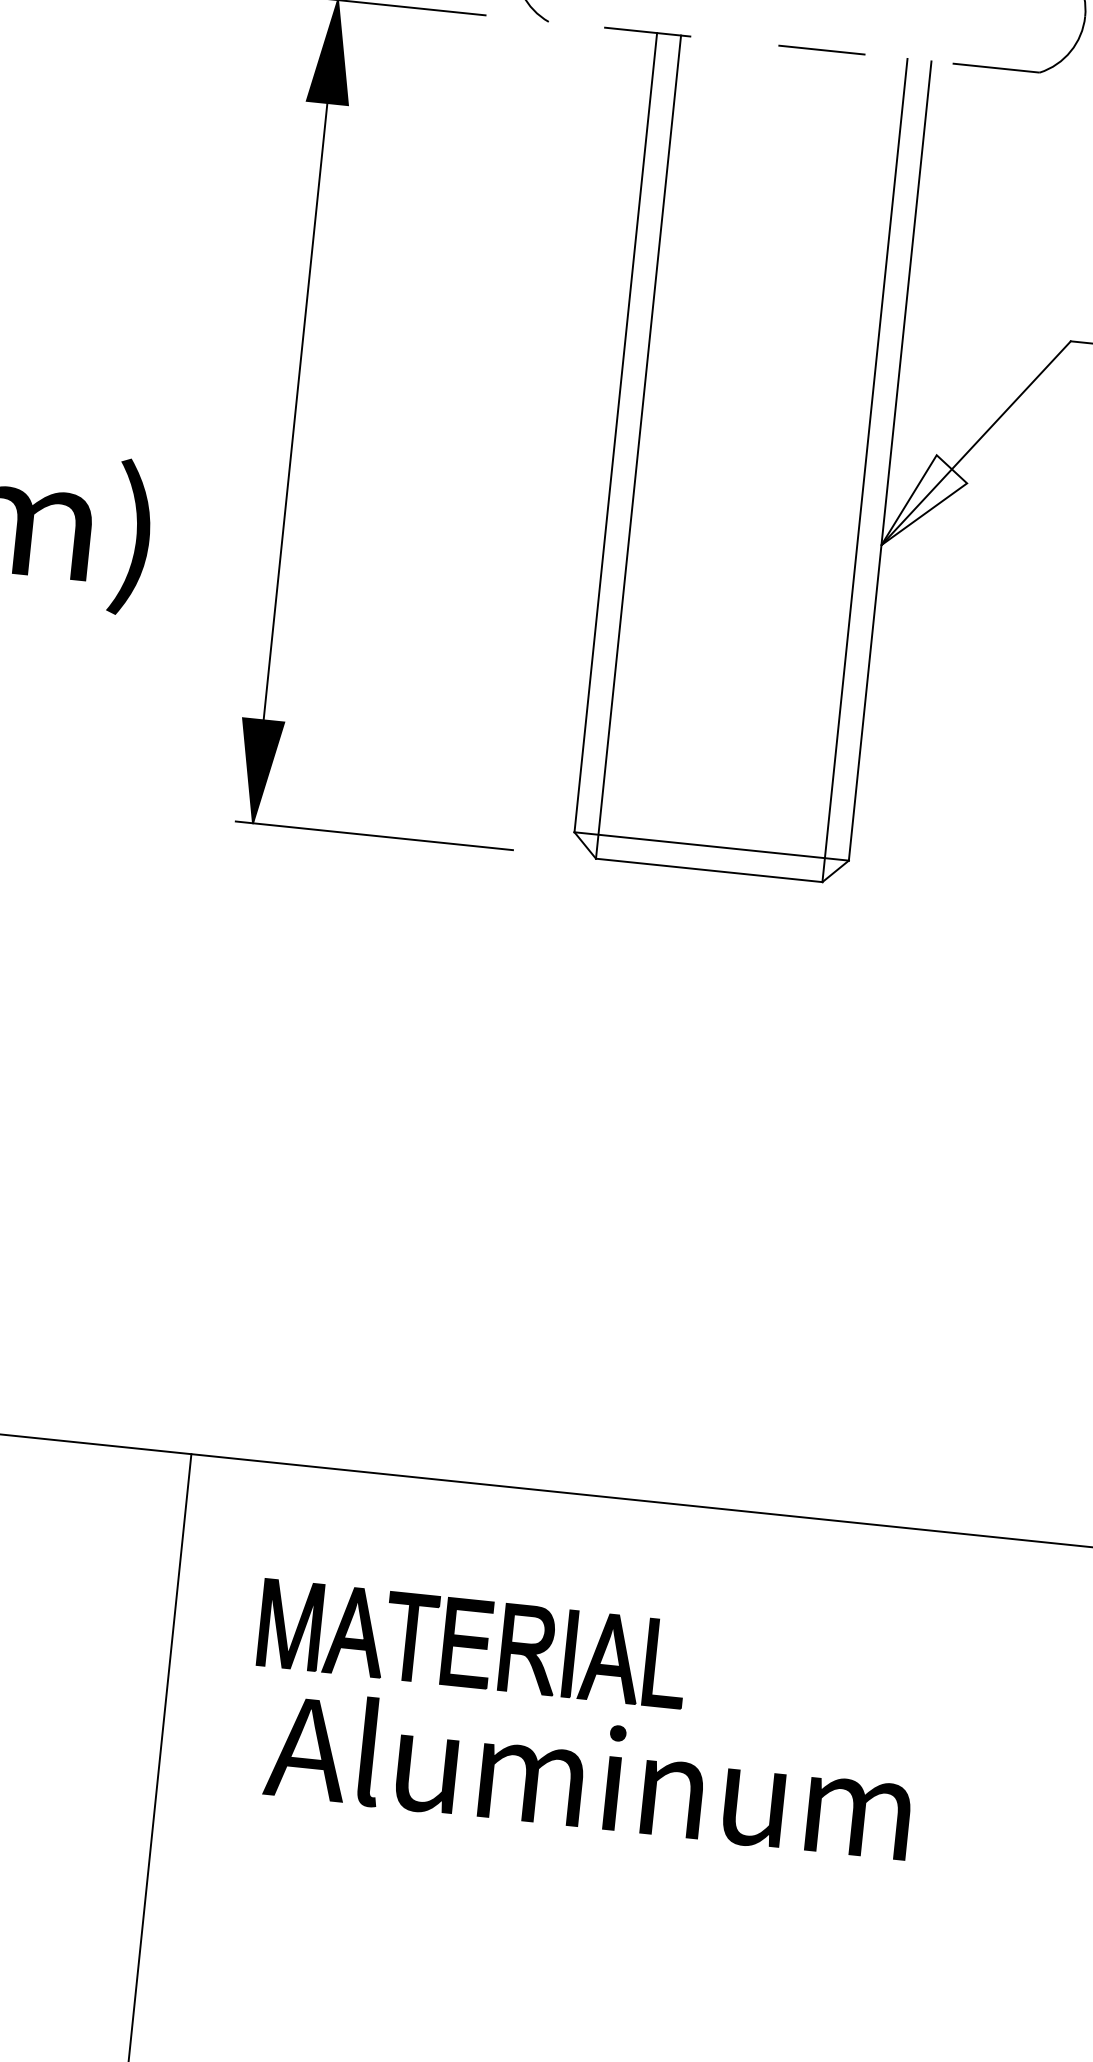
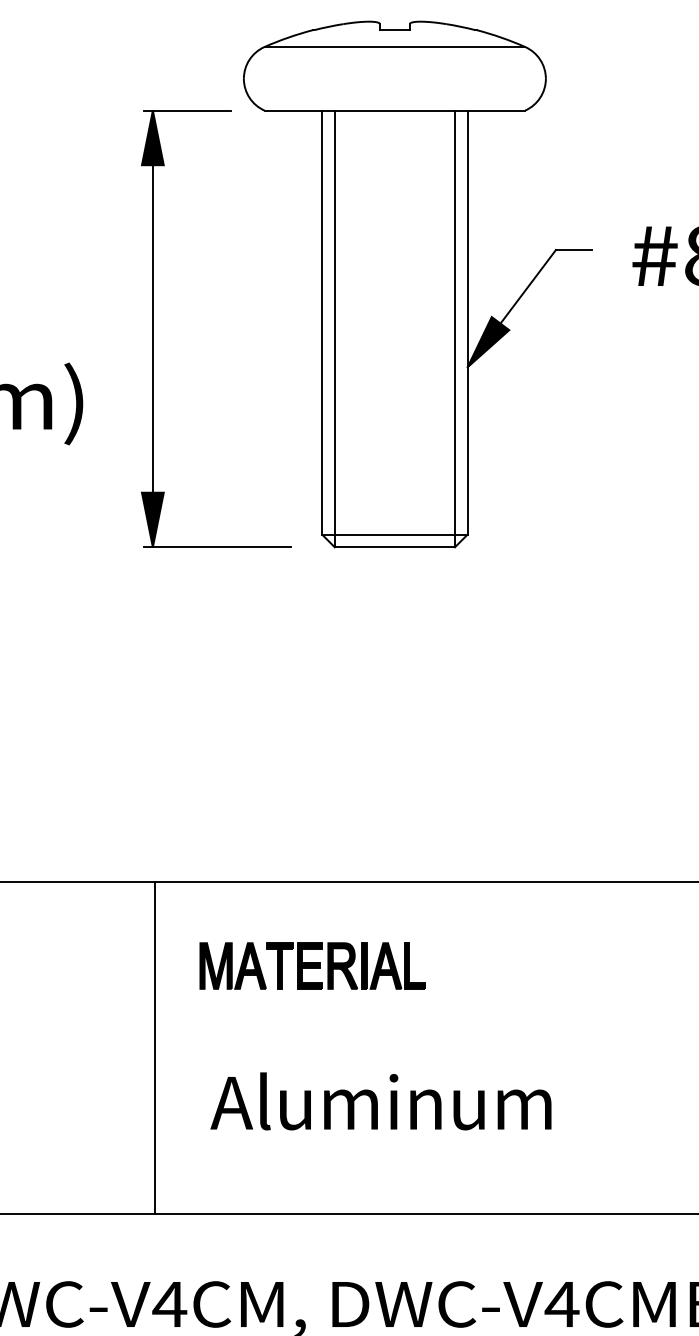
line: (793, 46) -> (394, 110), dashed -> solid
fill: (925, 502) -> (488, 342), added
text: (588, 1774) -> (380, 1101), moved

